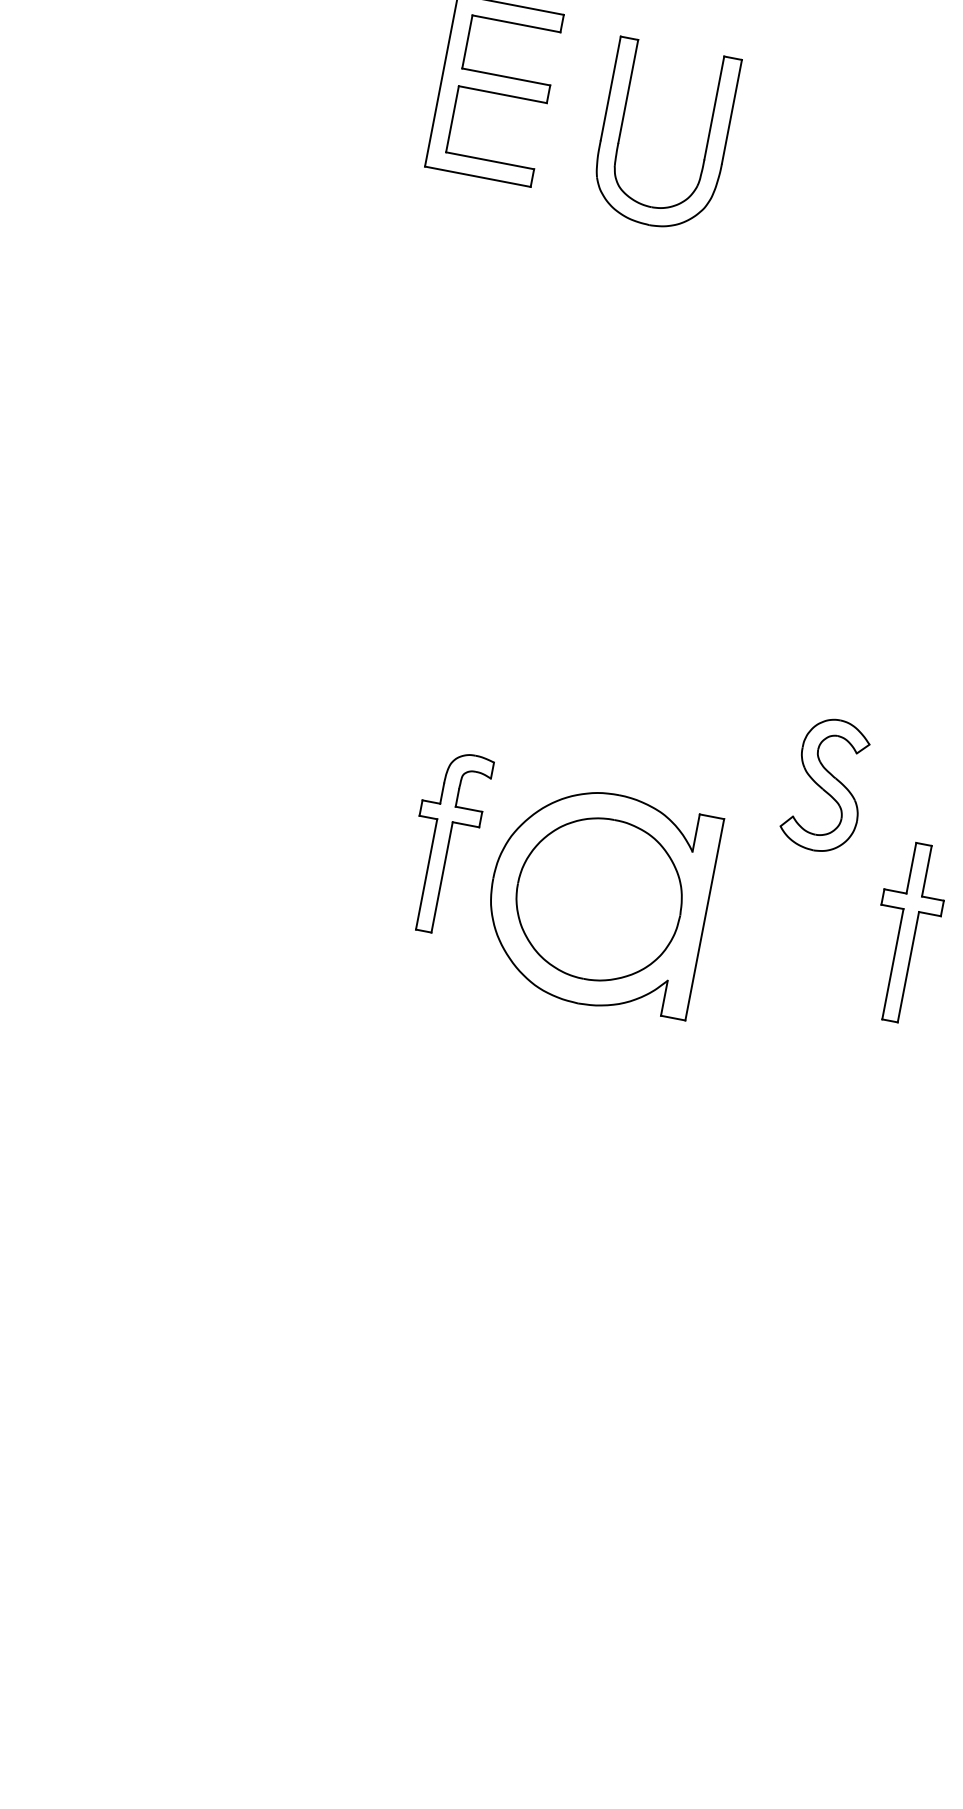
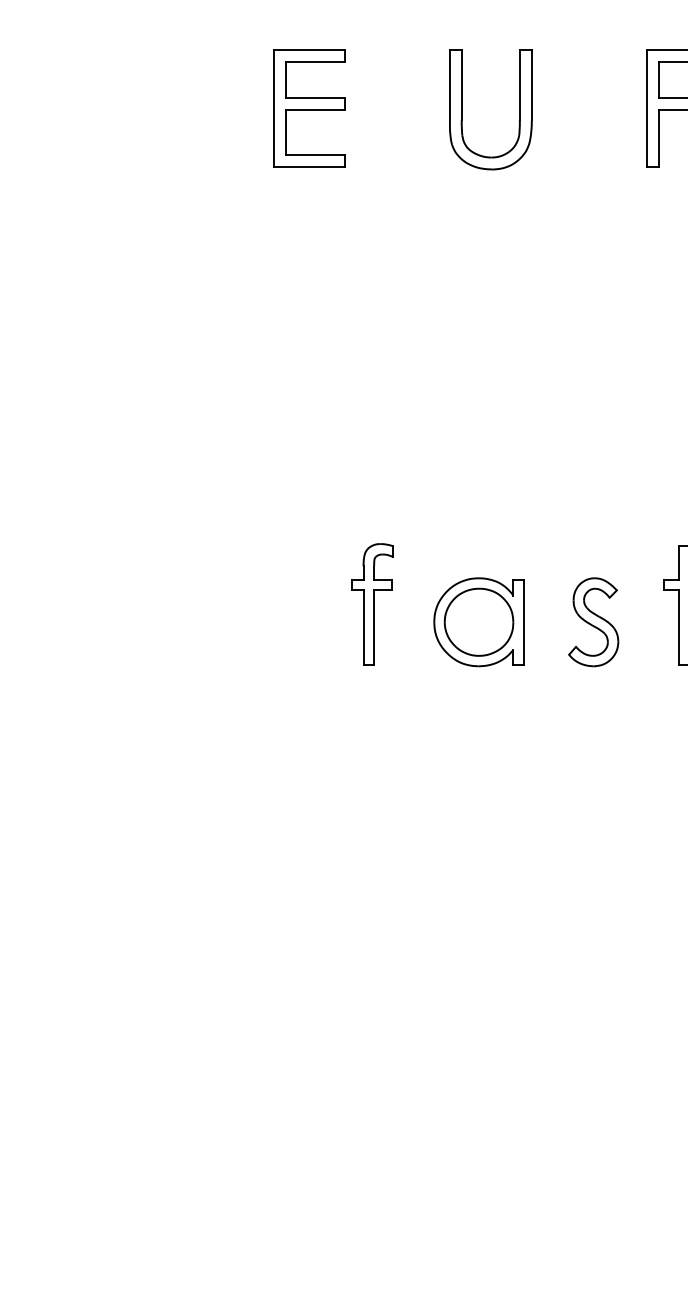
part: (622, 127) -> (462, 109), moved
part: (825, 785) -> (593, 622), moved
part: (598, 899) -> (478, 622), size x0.62

